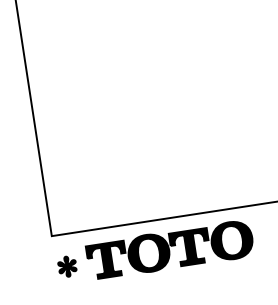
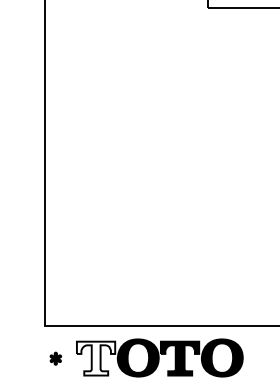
fill: (106, 260) -> (95, 358), removed
part: (67, 266) -> (55, 358), size x0.6

